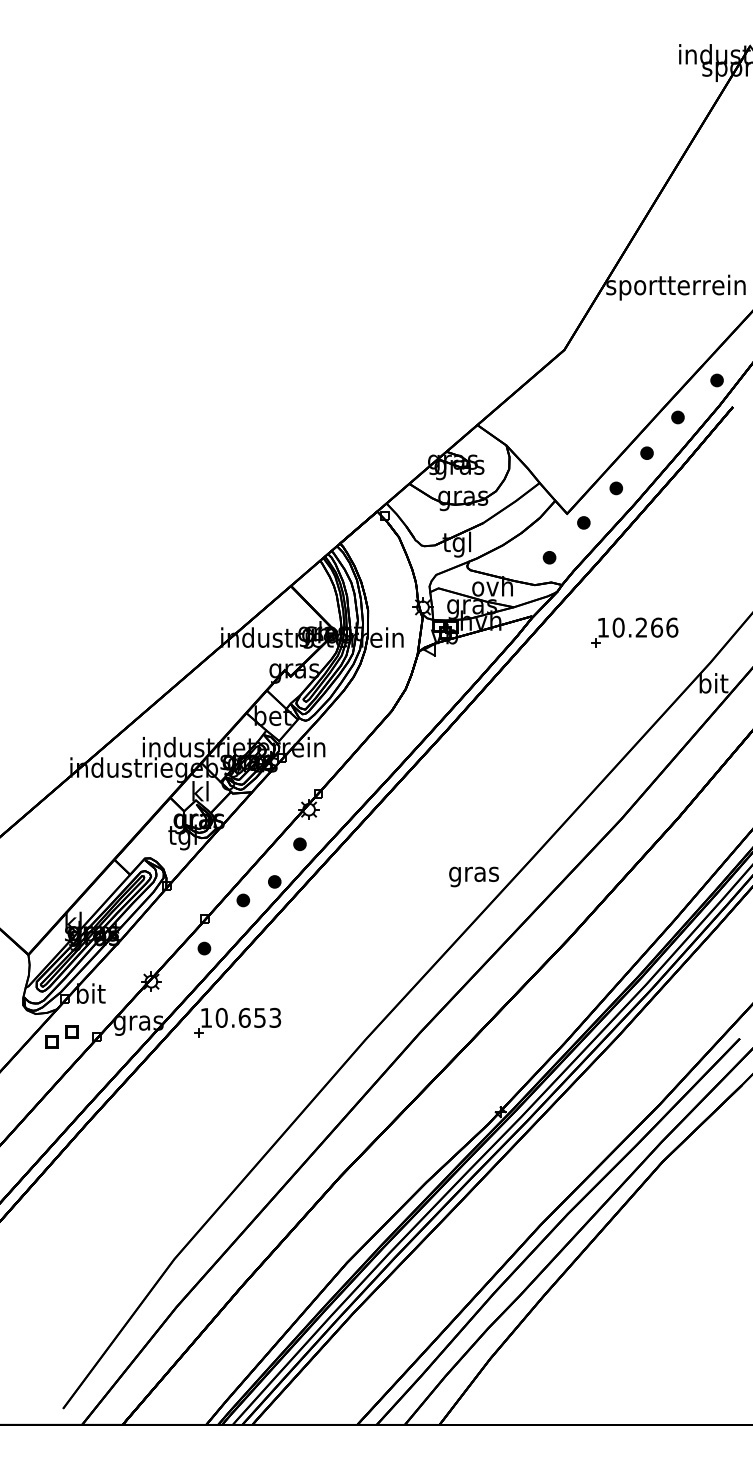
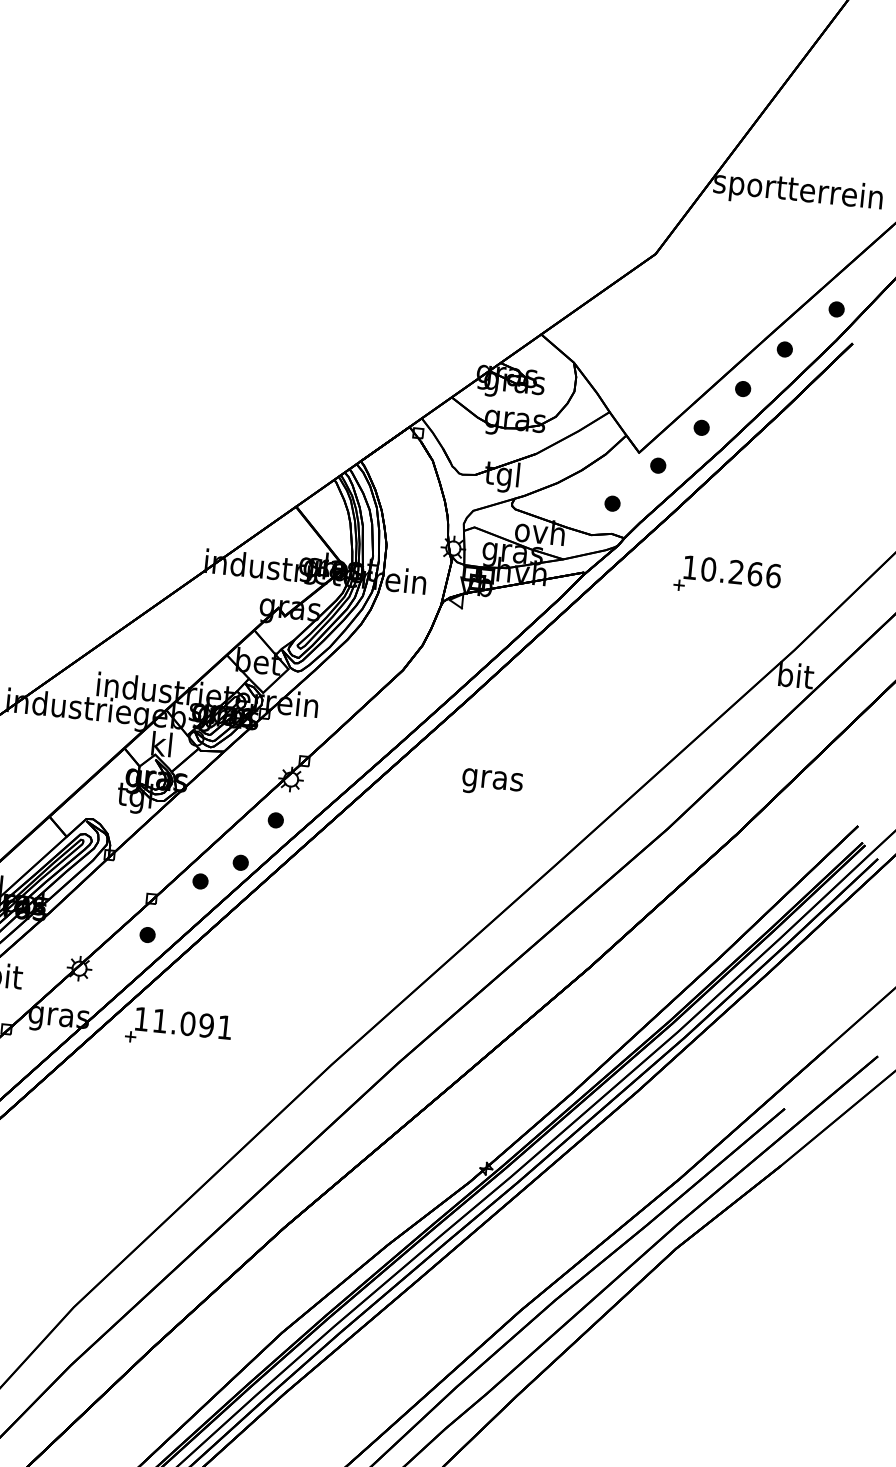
part: (634, 632) -> (727, 577), moved
text: (473, 876) -> (491, 782), moved
text: (248, 1017) -> (192, 1023), 10.653 -> 11.091

